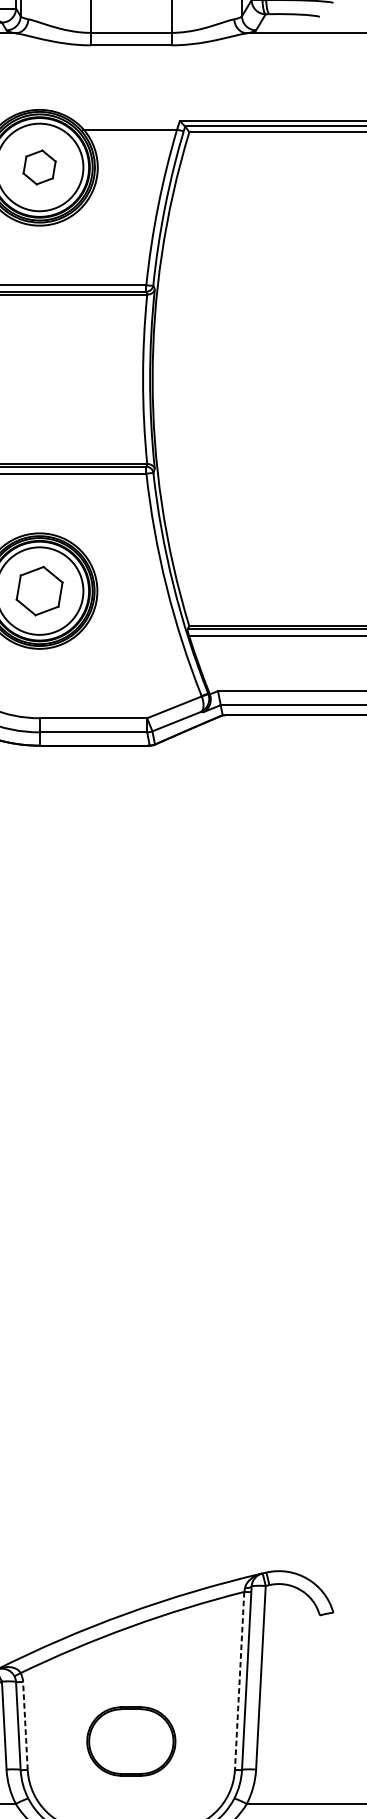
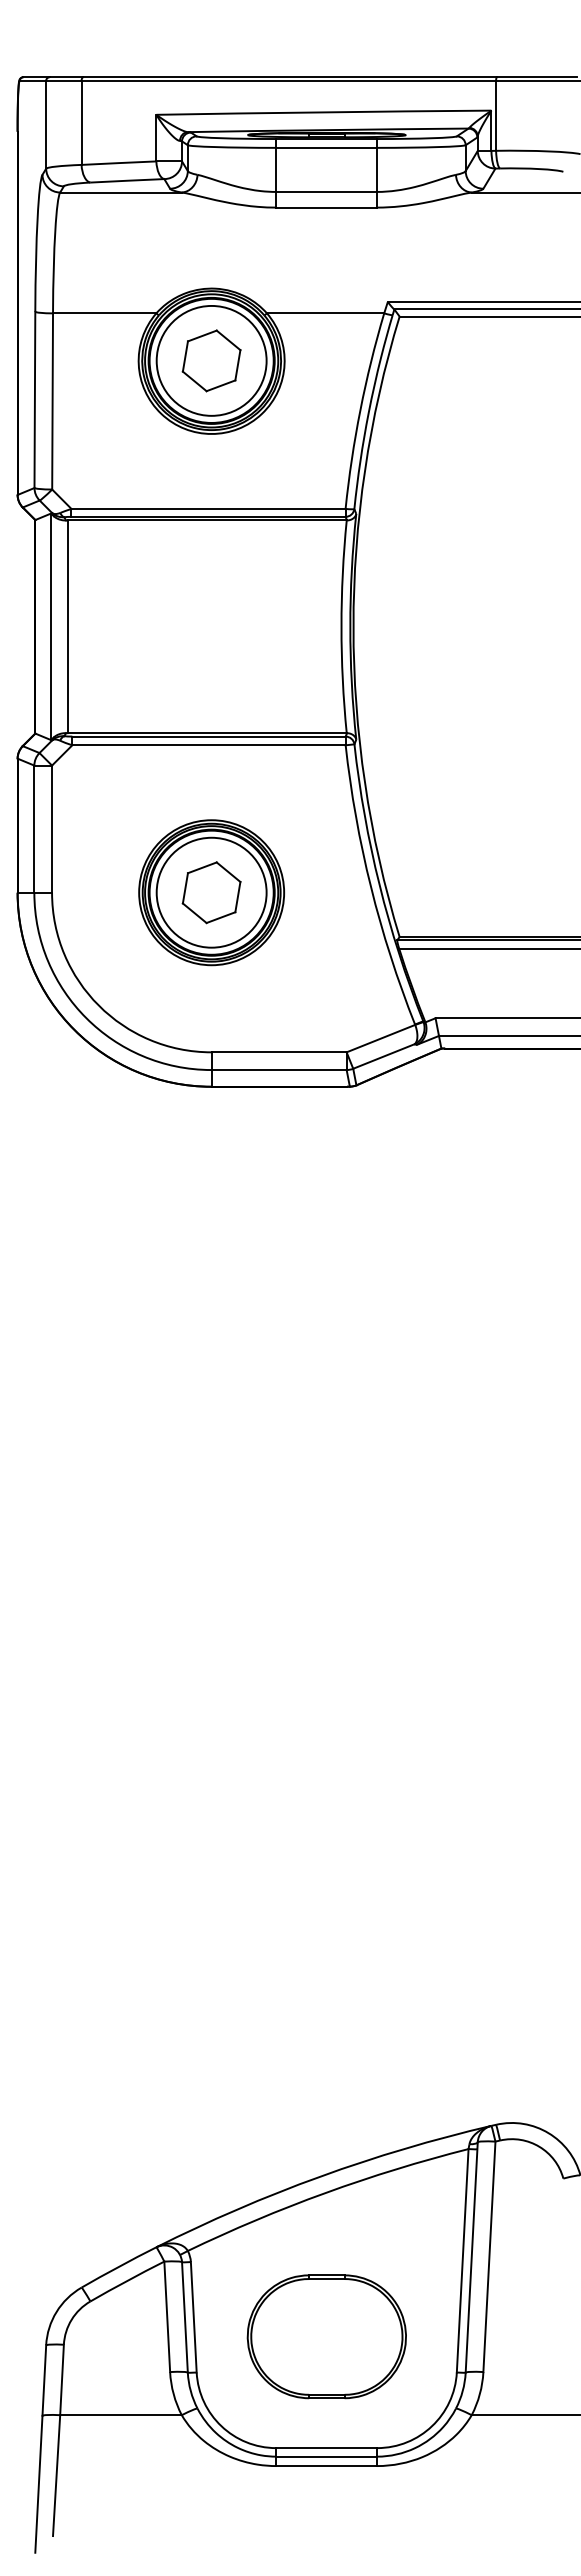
part: (39, 167) -> (211, 360), size x1.43
line: (239, 1680) -> (462, 2260), dashed -> solid
line: (25, 1725) -> (193, 2316), dashed -> solid
part: (131, 1741) -> (326, 2336), size x1.43

